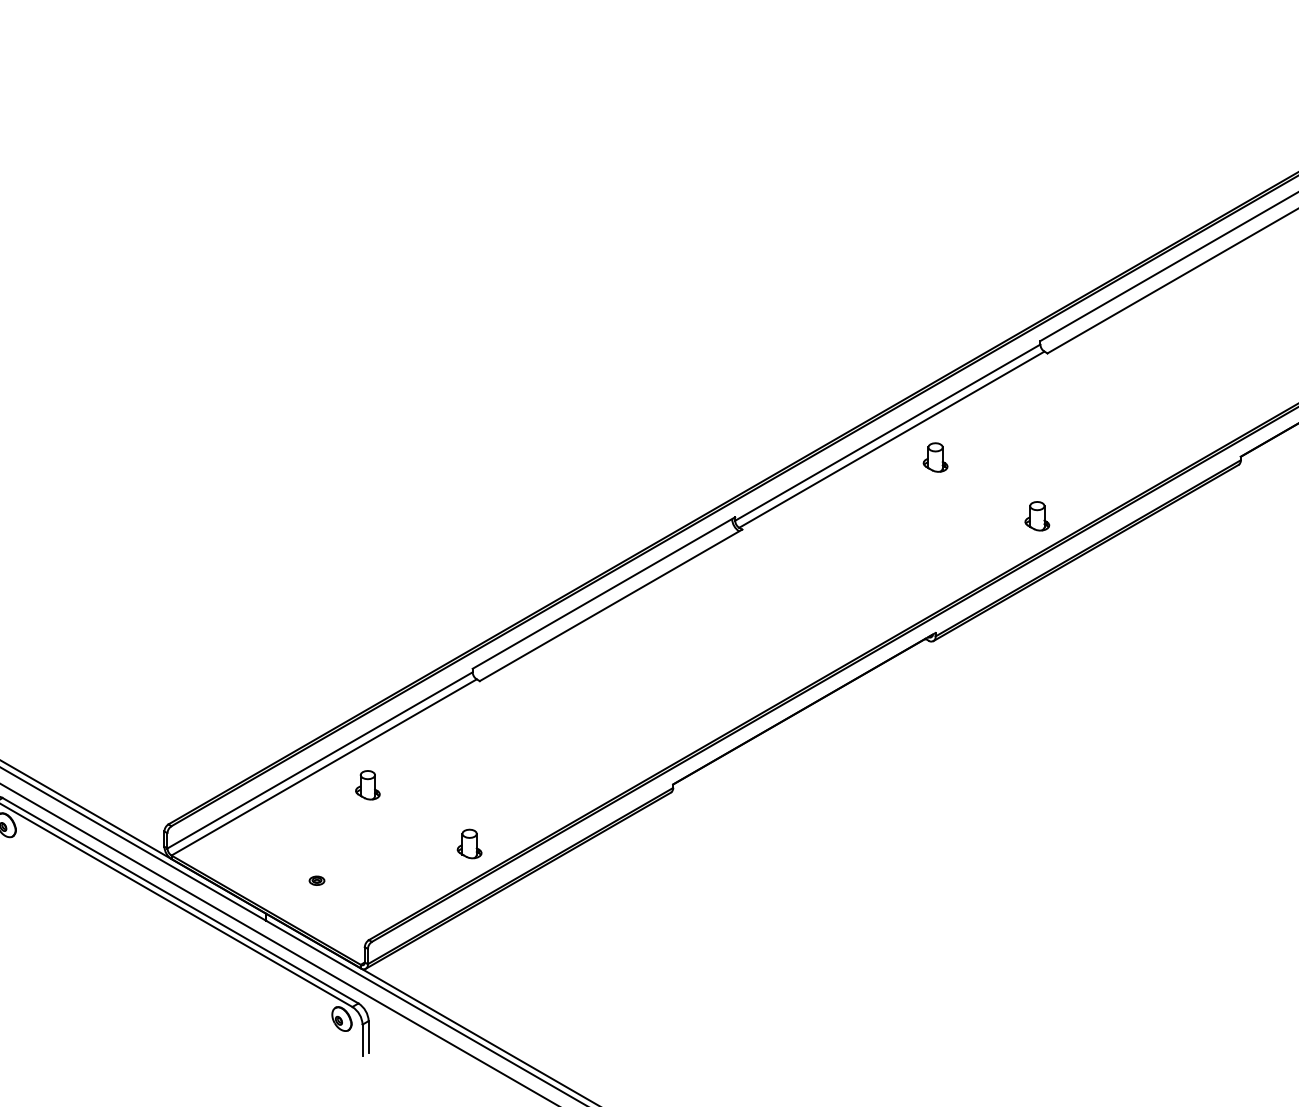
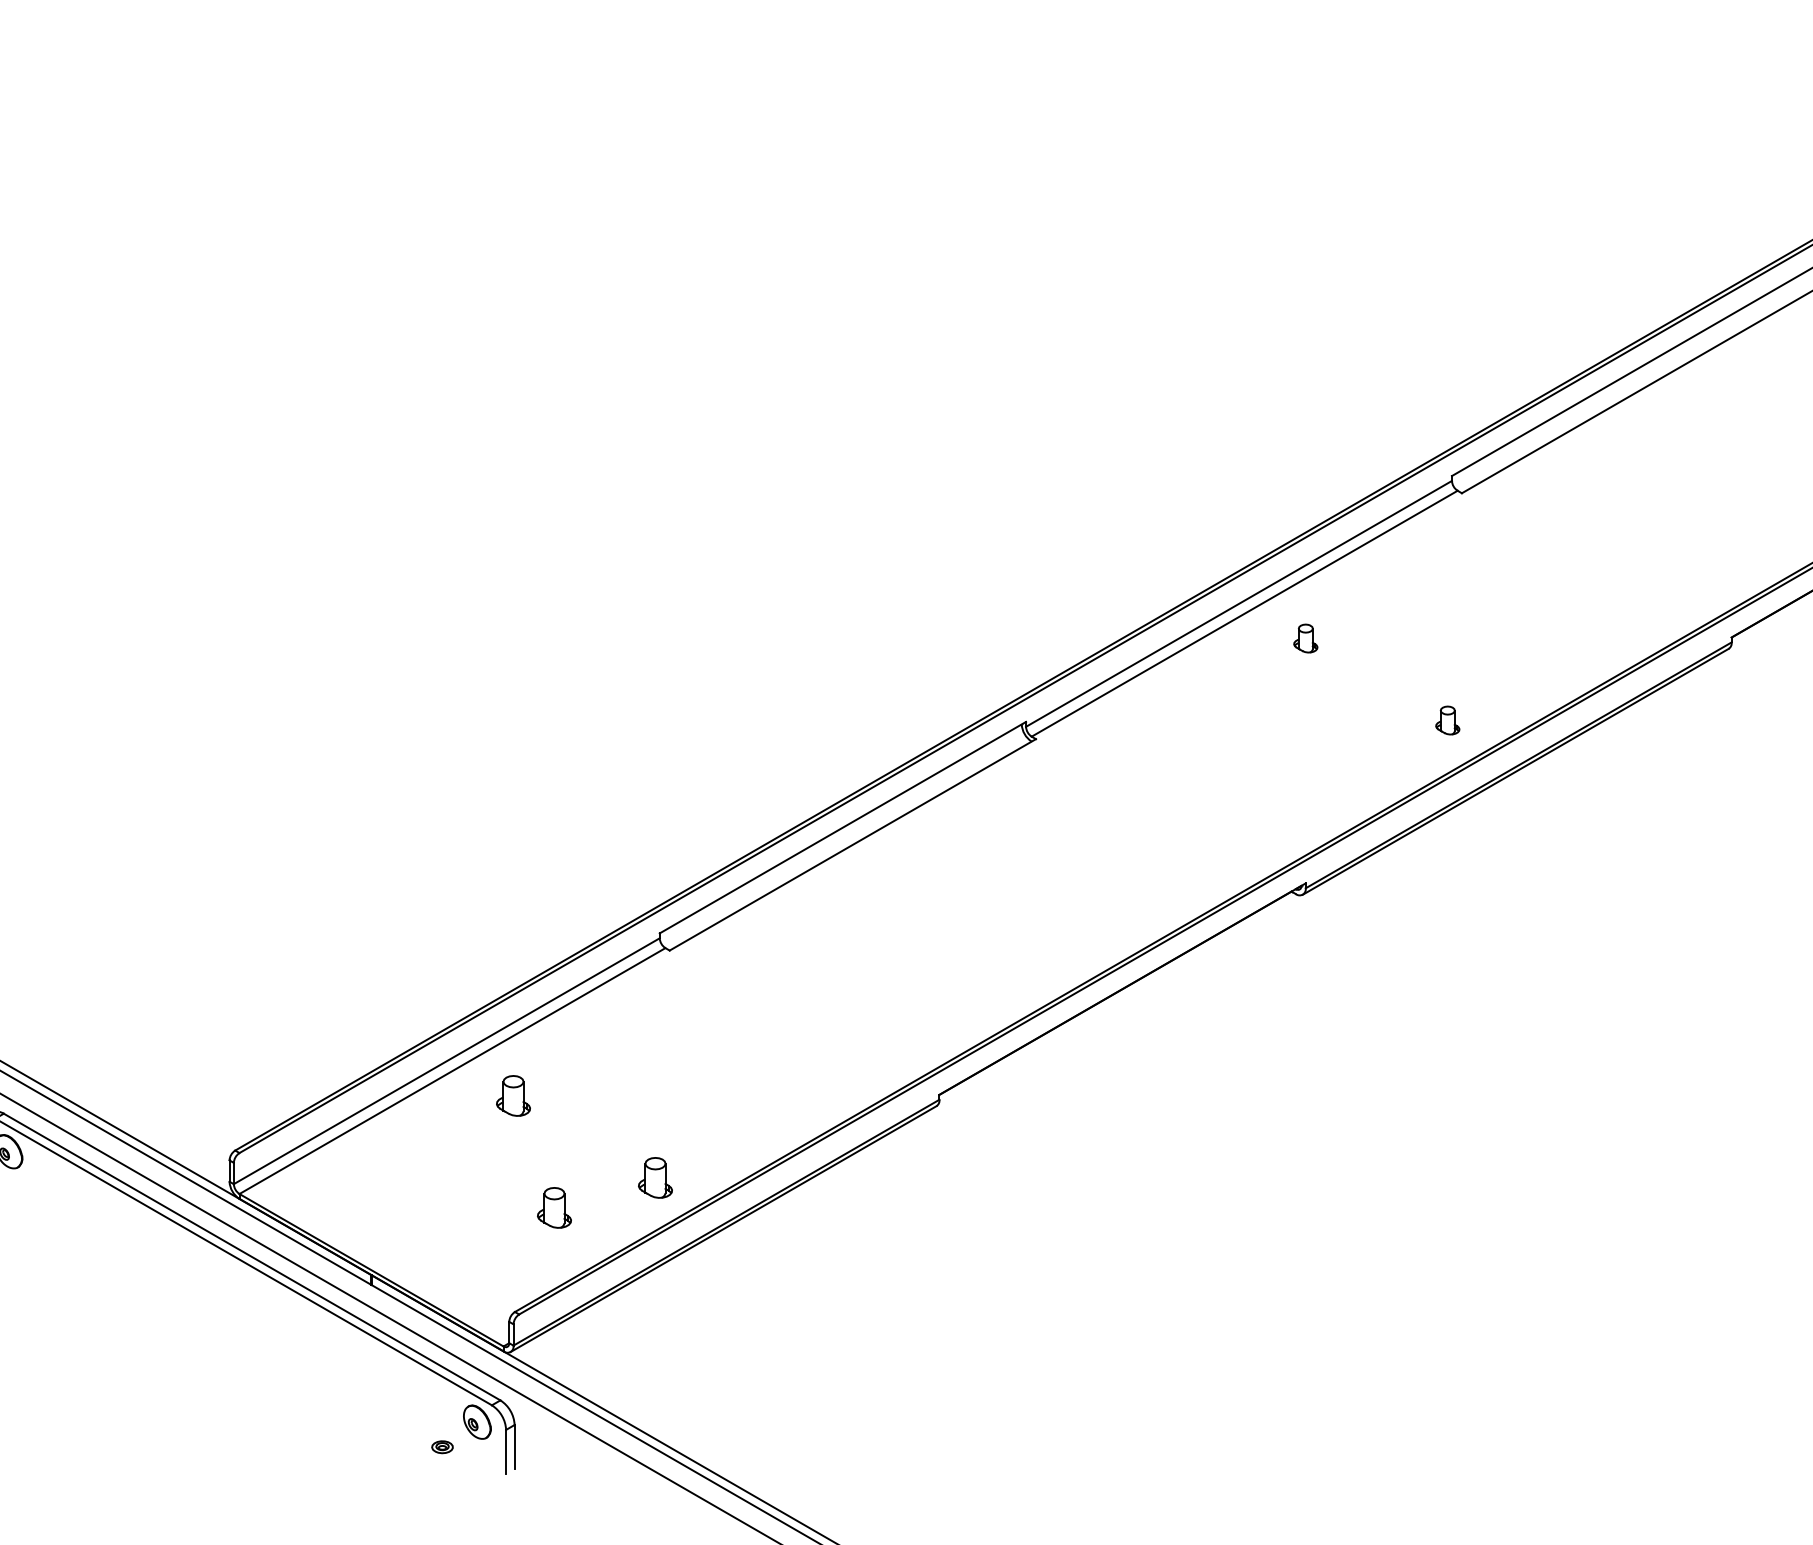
part: (935, 457) -> (1305, 638), size x0.7
part: (1037, 516) -> (1447, 720), size x0.7
part: (397, 865) -> (554, 1207), added
part: (316, 880) -> (442, 1447), moved

